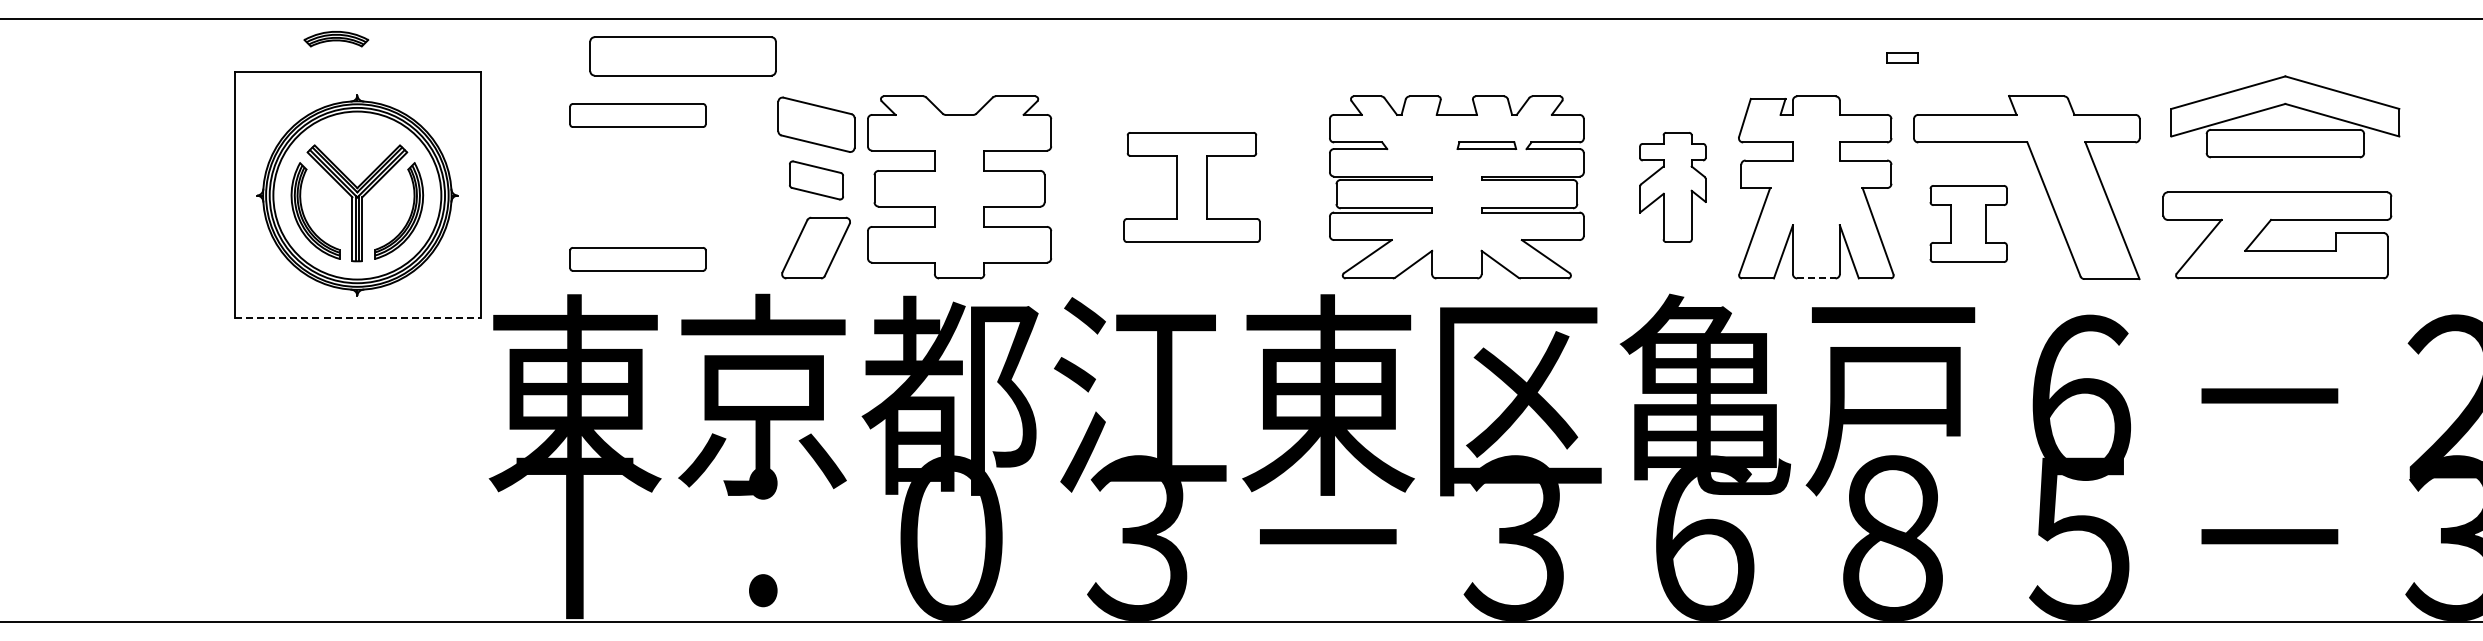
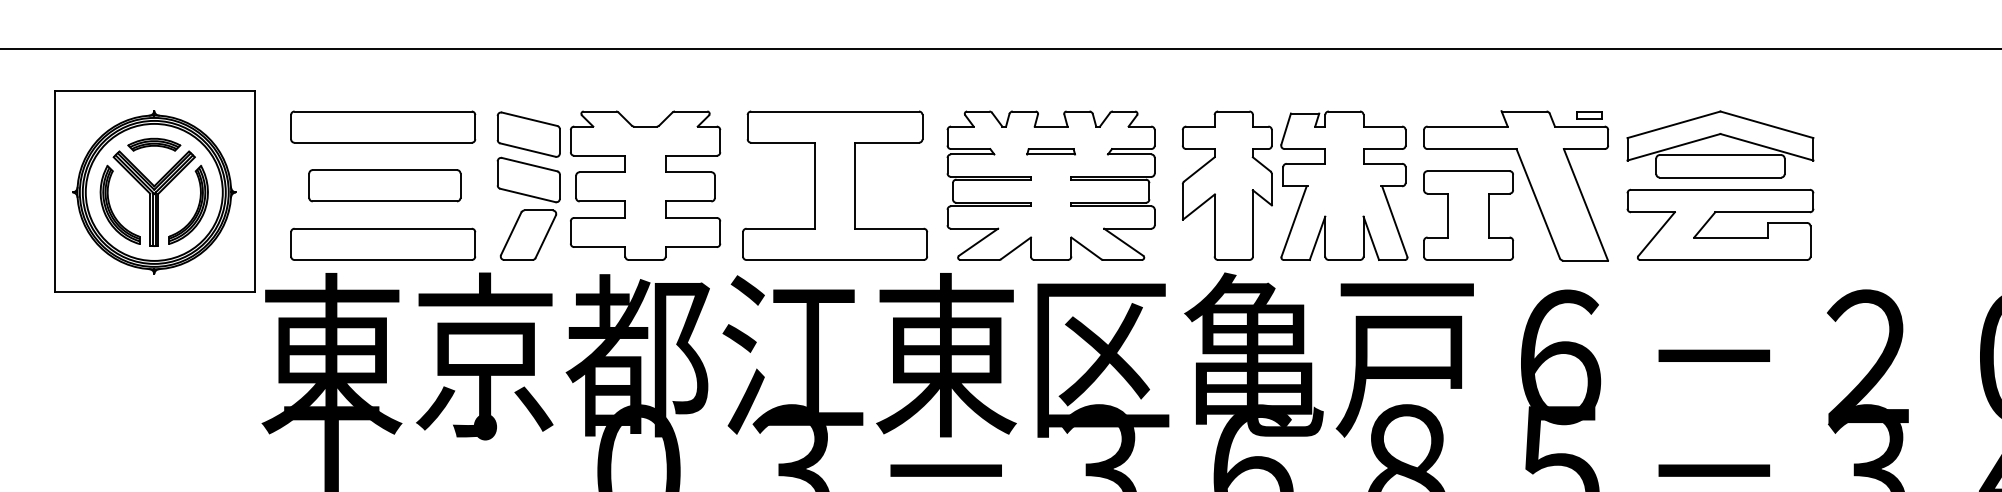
part: (336, 39) -> (154, 145), moved
part: (682, 56) -> (384, 185), moved
part: (1902, 57) -> (1589, 114), moved
part: (2289, 106) -> (1723, 136), moved
part: (637, 115) -> (382, 127), size x1.67
part: (1486, 145) -> (1050, 151), moved
part: (816, 180) -> (528, 180), size x1.43
part: (1191, 187) -> (834, 185), size x1.67
part: (1672, 187) -> (1227, 185), size x1.67
part: (1968, 223) -> (1468, 215), size x1.43
part: (637, 259) -> (382, 244), size x1.67
line: (1816, 278) -> (1344, 260), dashed -> solid
line: (358, 317) -> (155, 291), dashed -> solid

